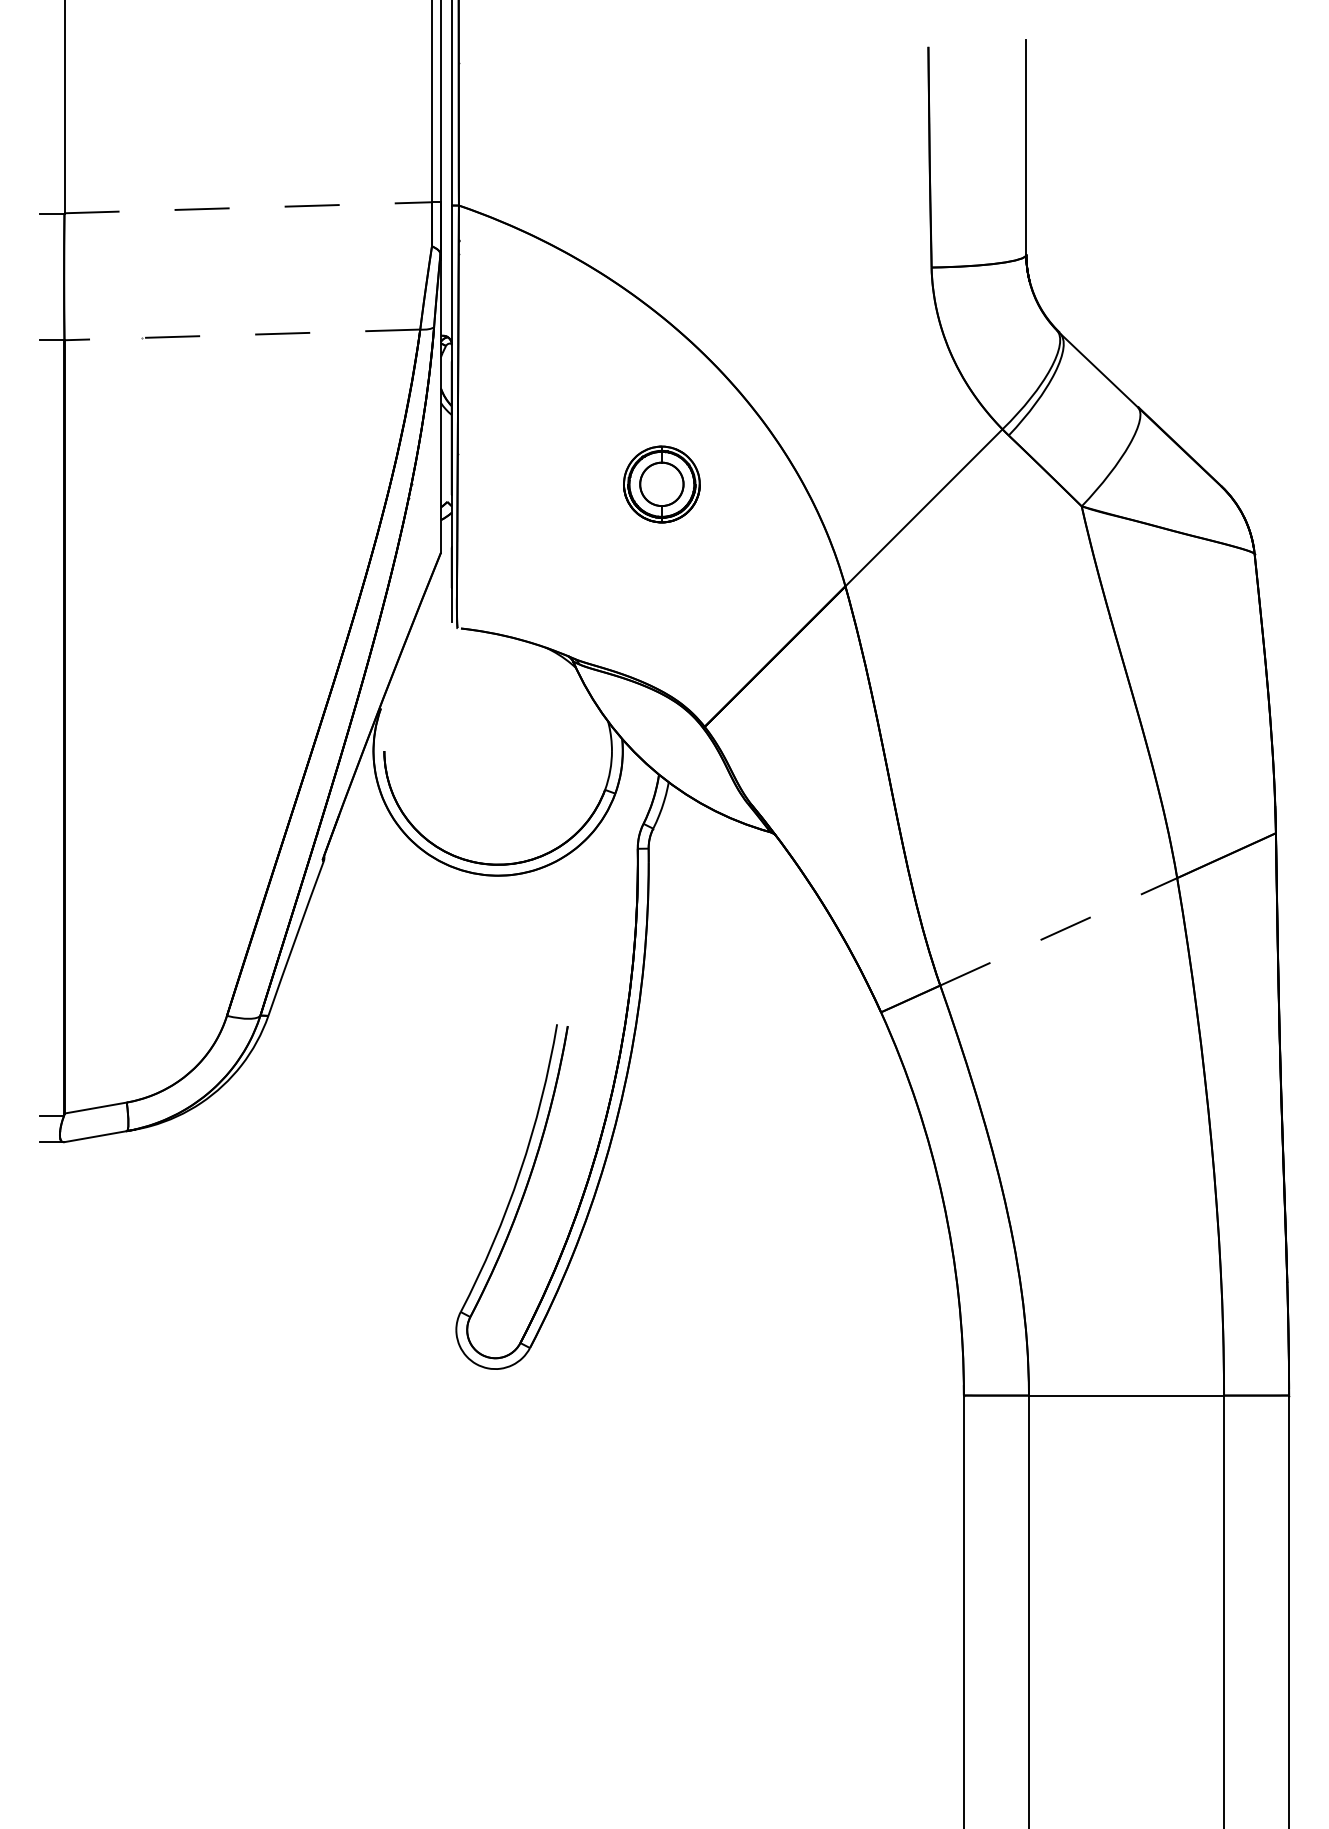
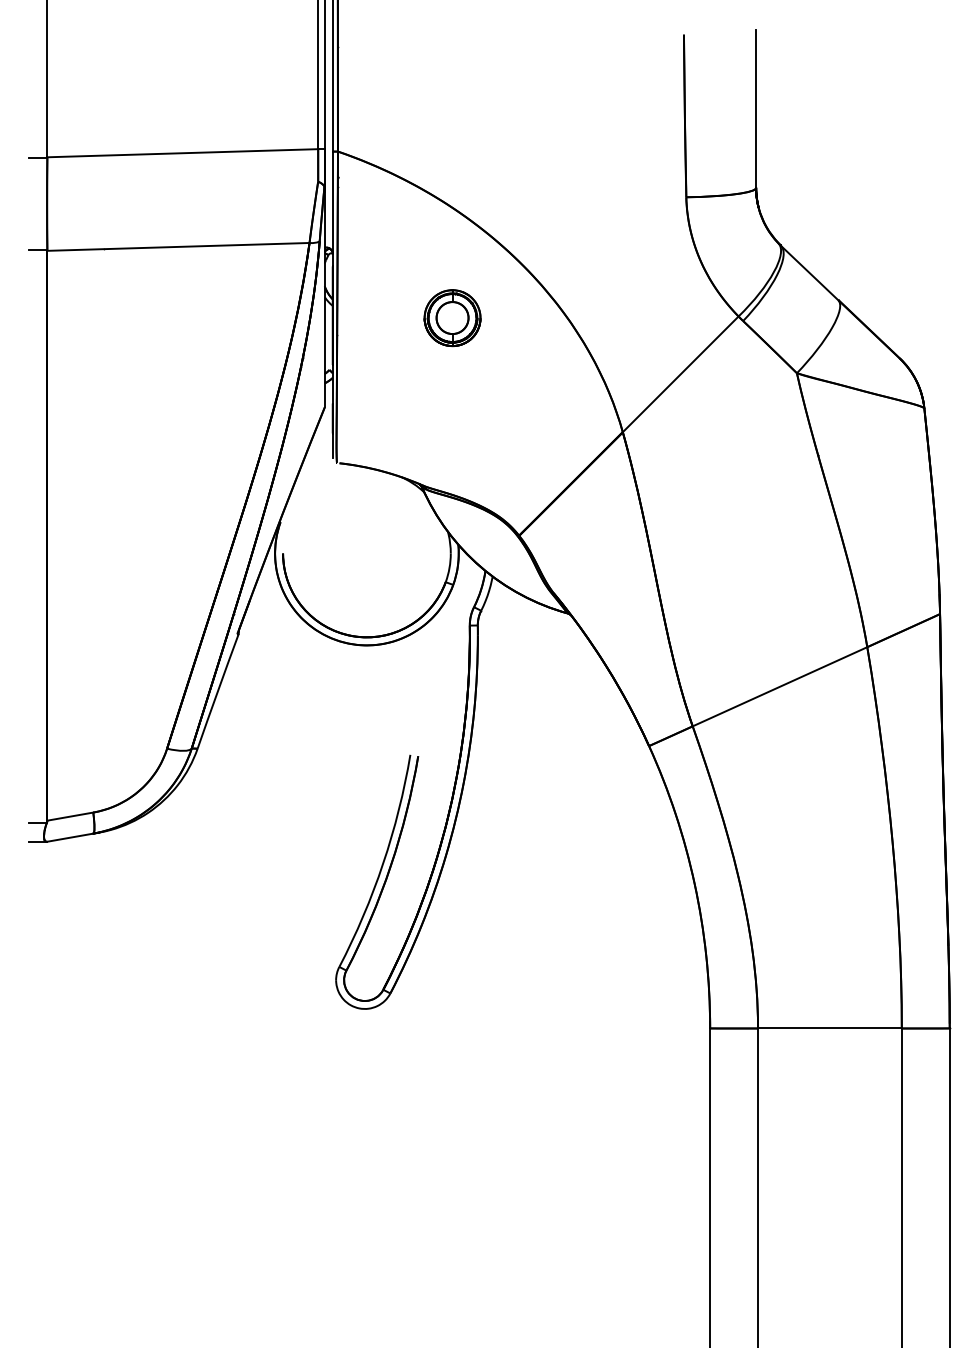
line: (249, 208) -> (183, 153), dashed -> solid
line: (241, 334) -> (177, 246), dashed -> solid
part: (661, 484) -> (452, 318), moved
line: (1059, 931) -> (780, 686), dashed -> solid

